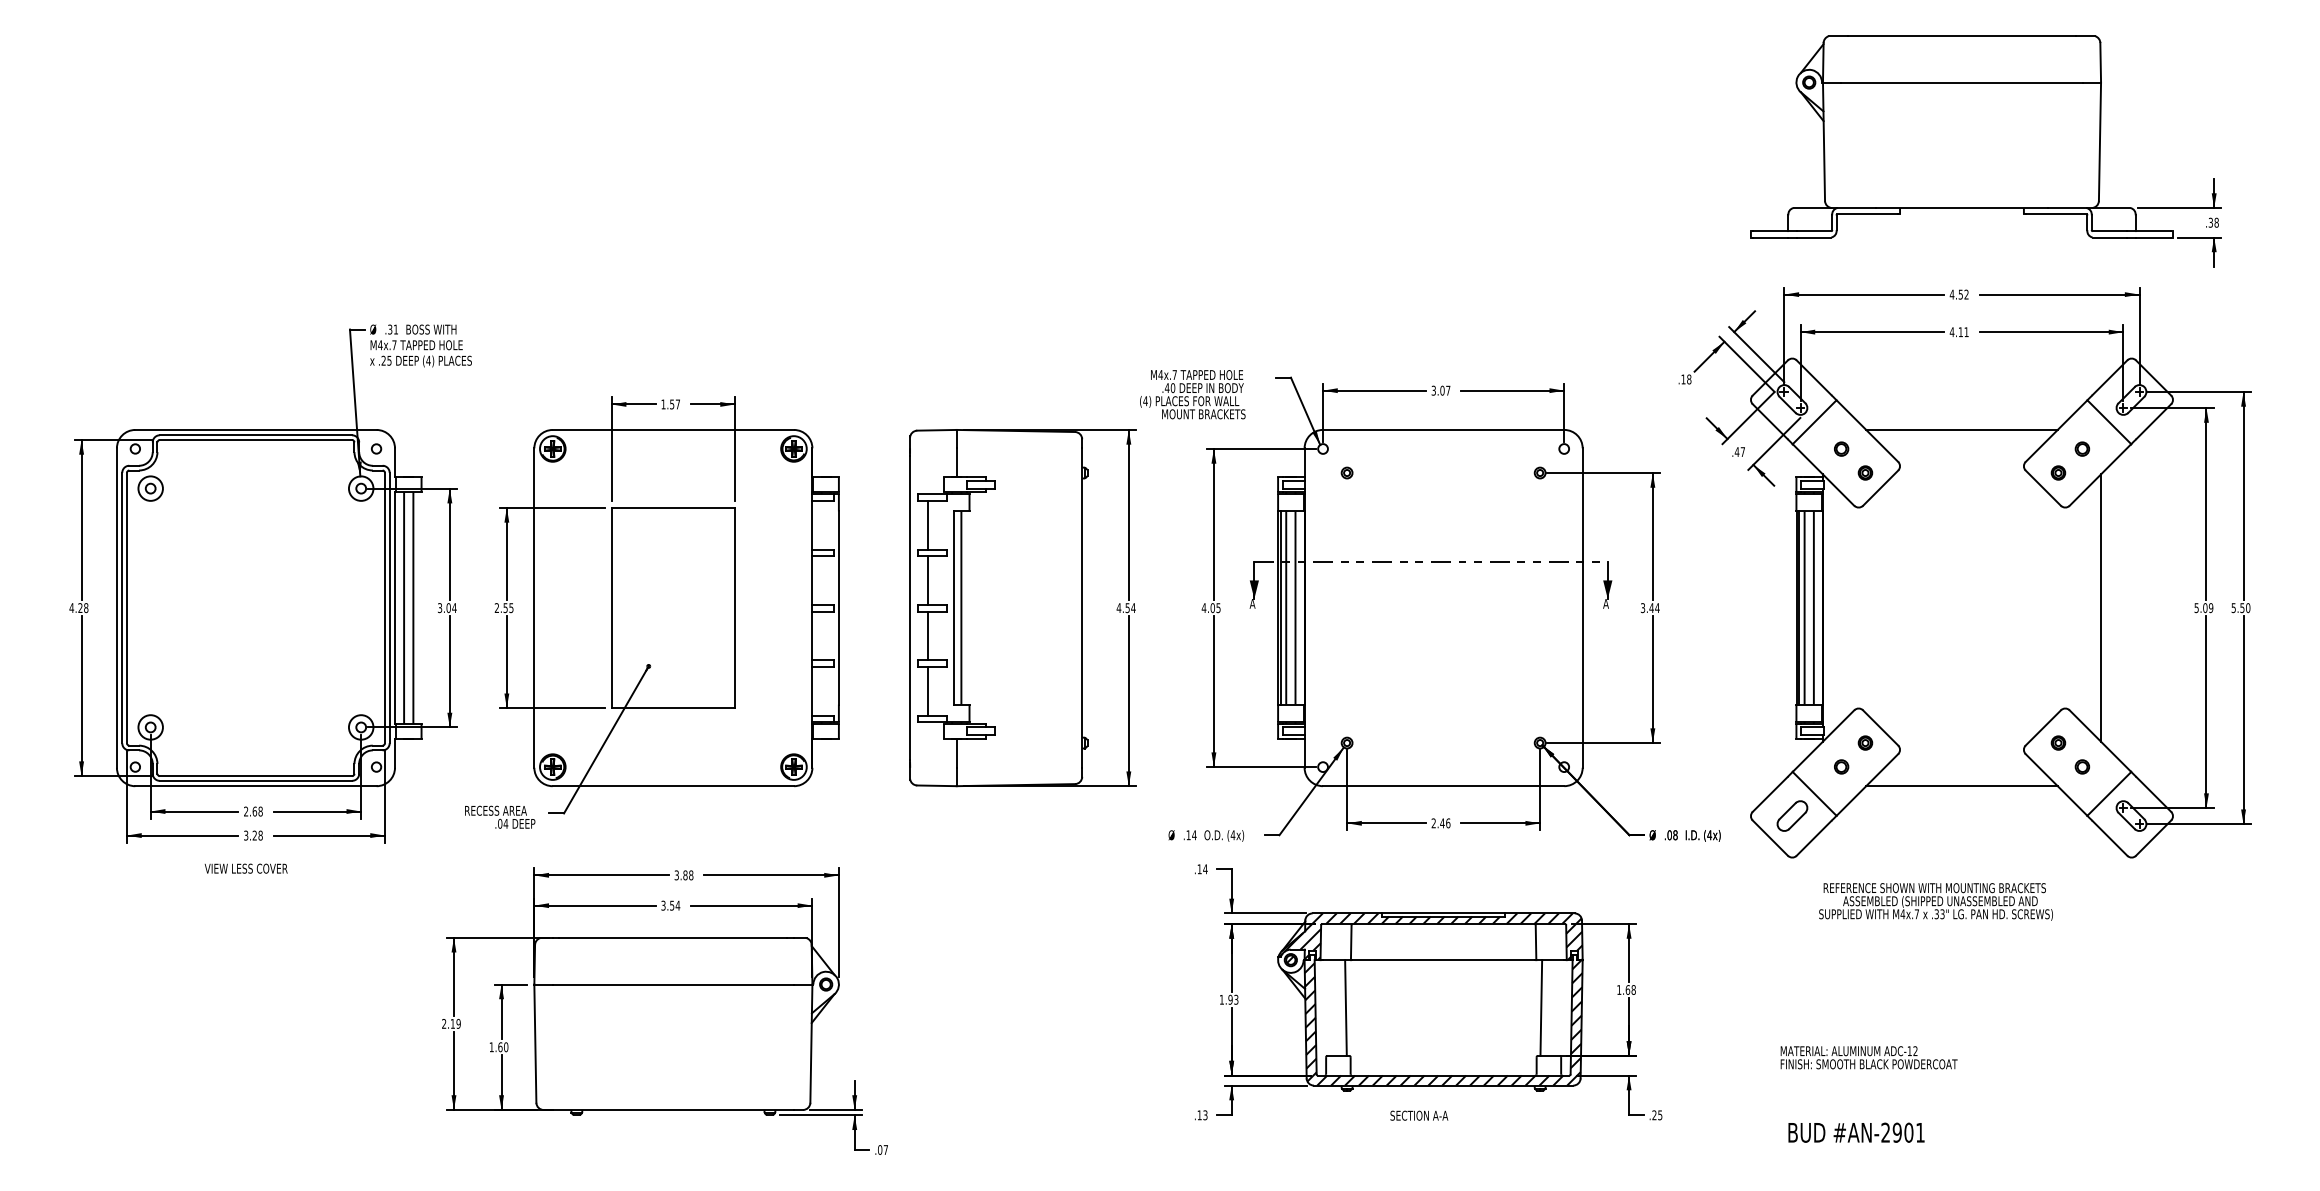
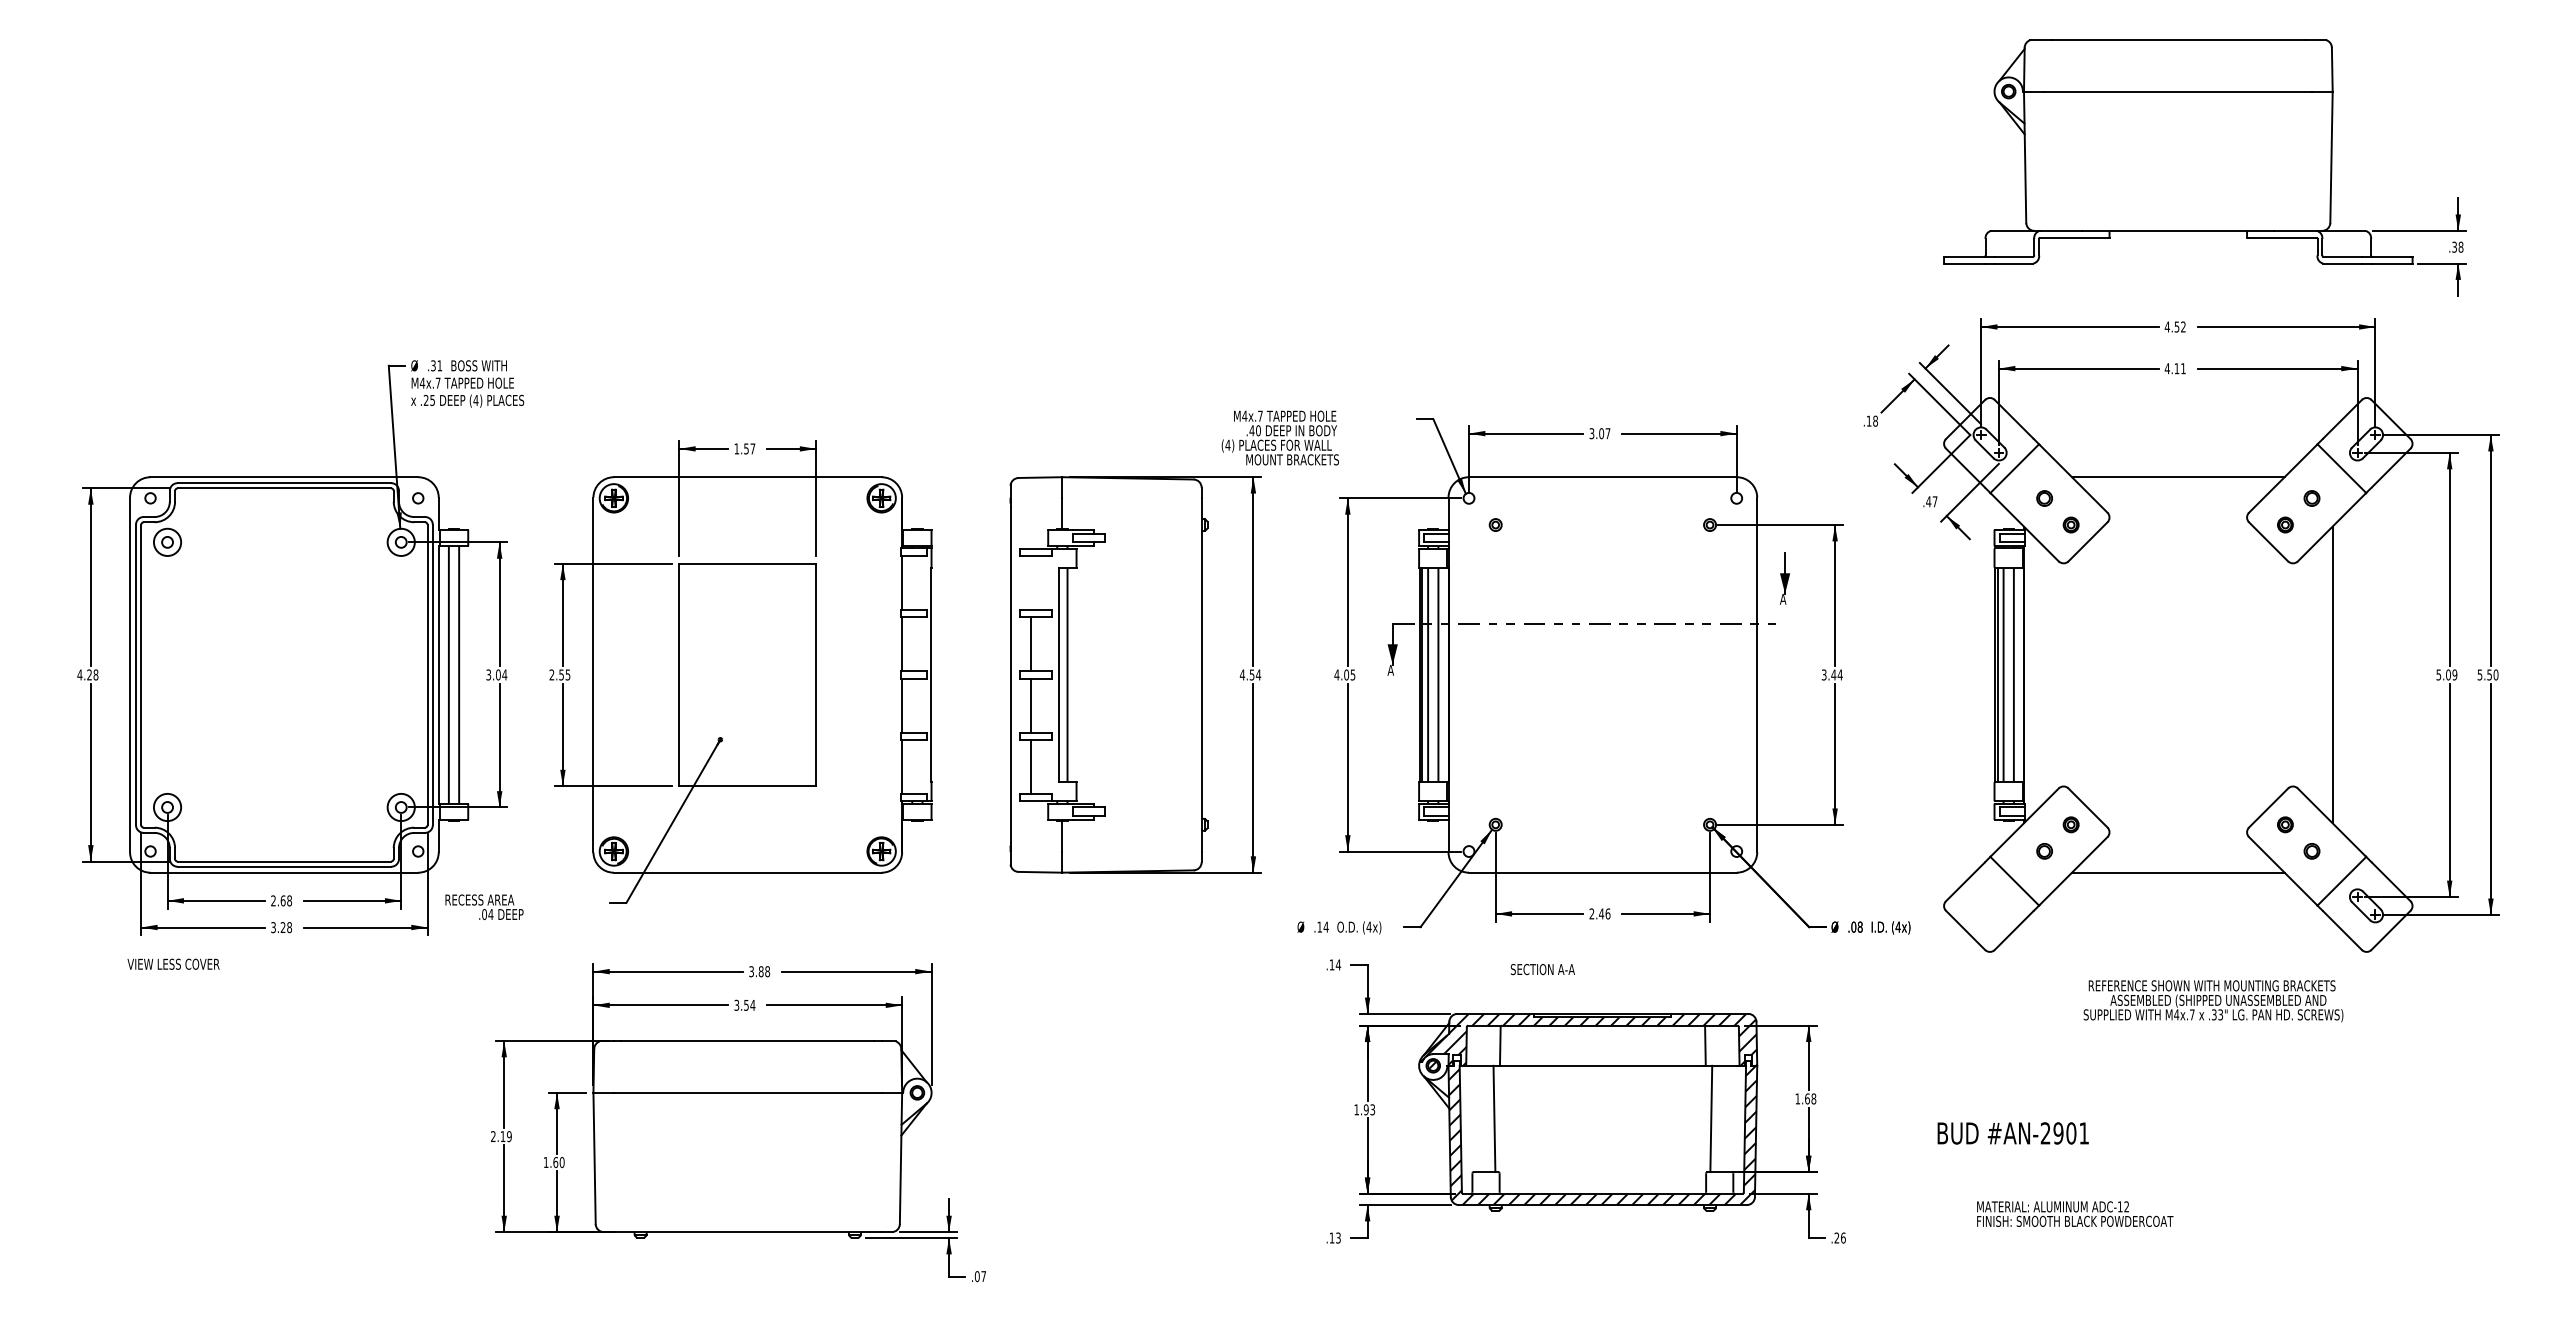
text: (1191, 394) -> (1279, 437), moved
line: (928, 524) -> (1030, 582), removed
part: (1608, 585) -> (1785, 578), moved
part: (1791, 815) -> (1989, 905), removed
text: (500, 817) -> (484, 907), moved
text: (246, 867) -> (173, 963), moved
text: (1936, 902) -> (2213, 1001), moved
text: (1869, 1057) -> (2075, 1213), moved
text: (1660, 1114) -> (1843, 1237), .25 -> .26
text: (1418, 1115) -> (1542, 969), moved
text: (1855, 1132) -> (2012, 1133), moved

